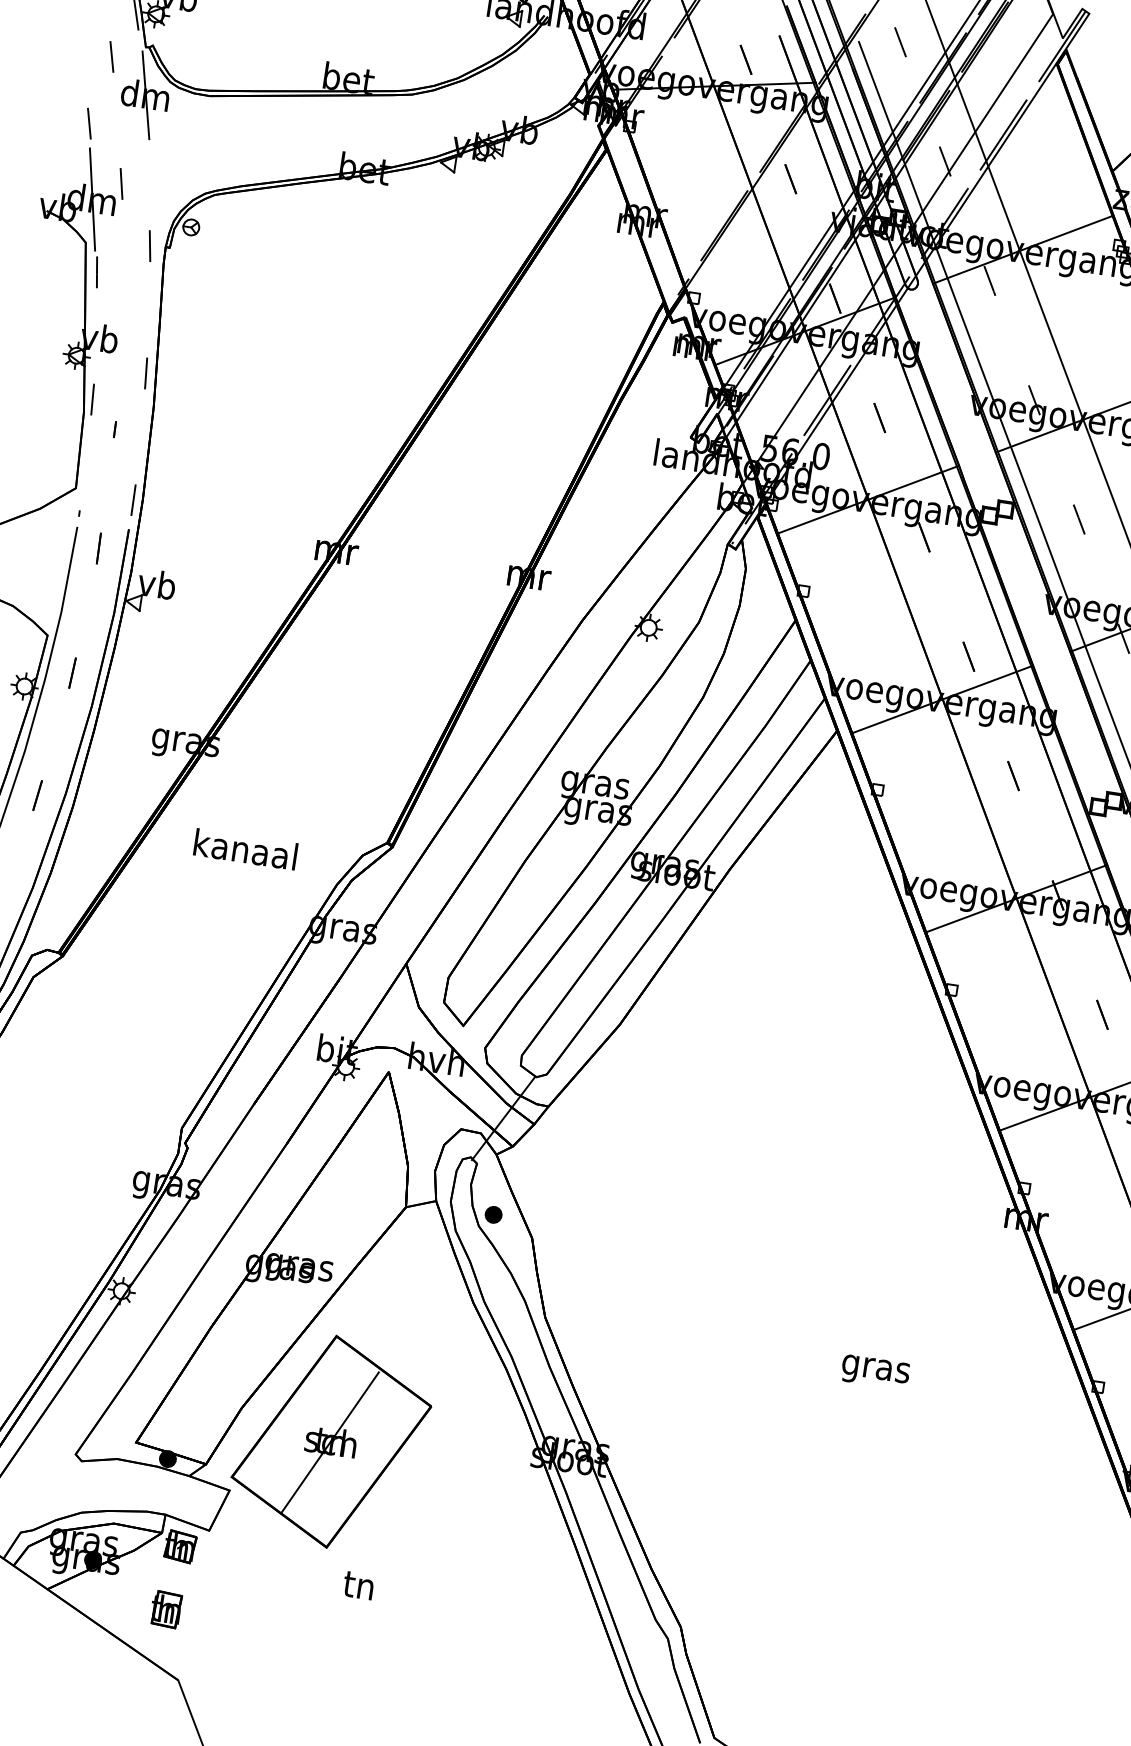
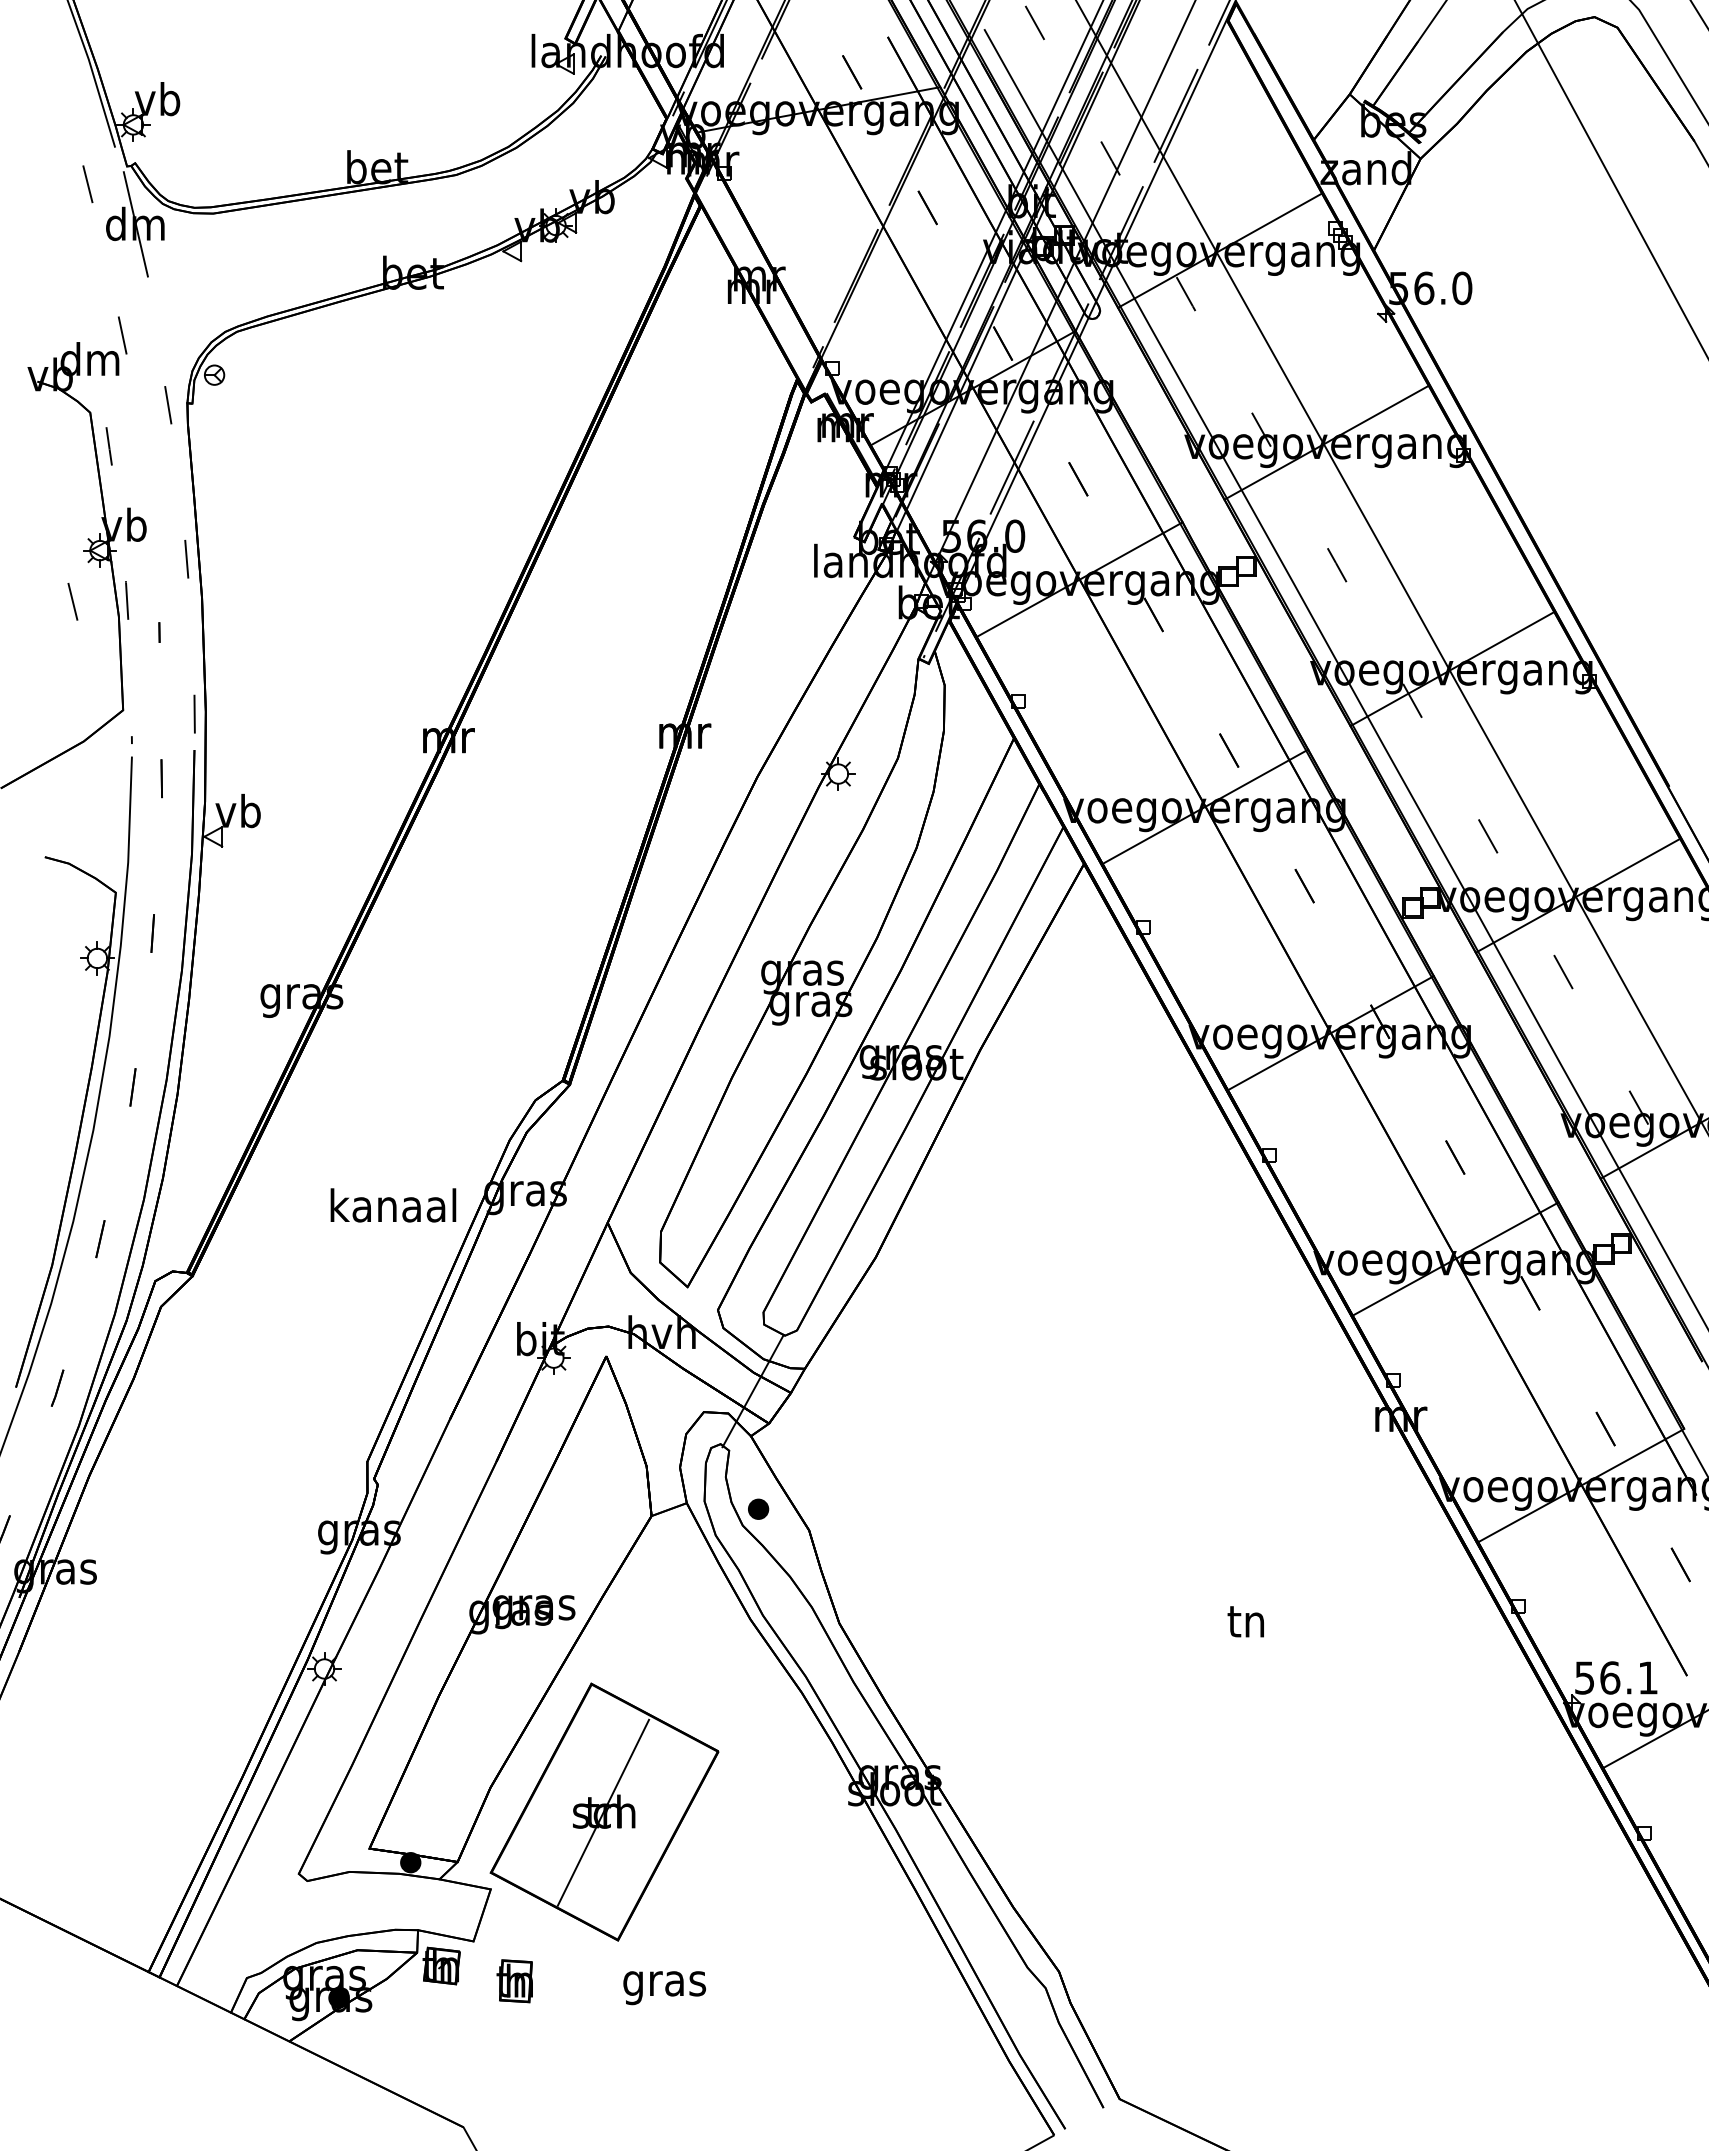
line: (89, 123) -> (72, 601), moved
line: (92, 199) -> (90, 359), removed
text: (245, 849) -> (393, 1205), moved
text: (875, 1369) -> (1246, 1626), gras -> tn
text: (358, 1589) -> (664, 1984), tn -> gras
part: (165, 1609) -> (514, 1981), moved

